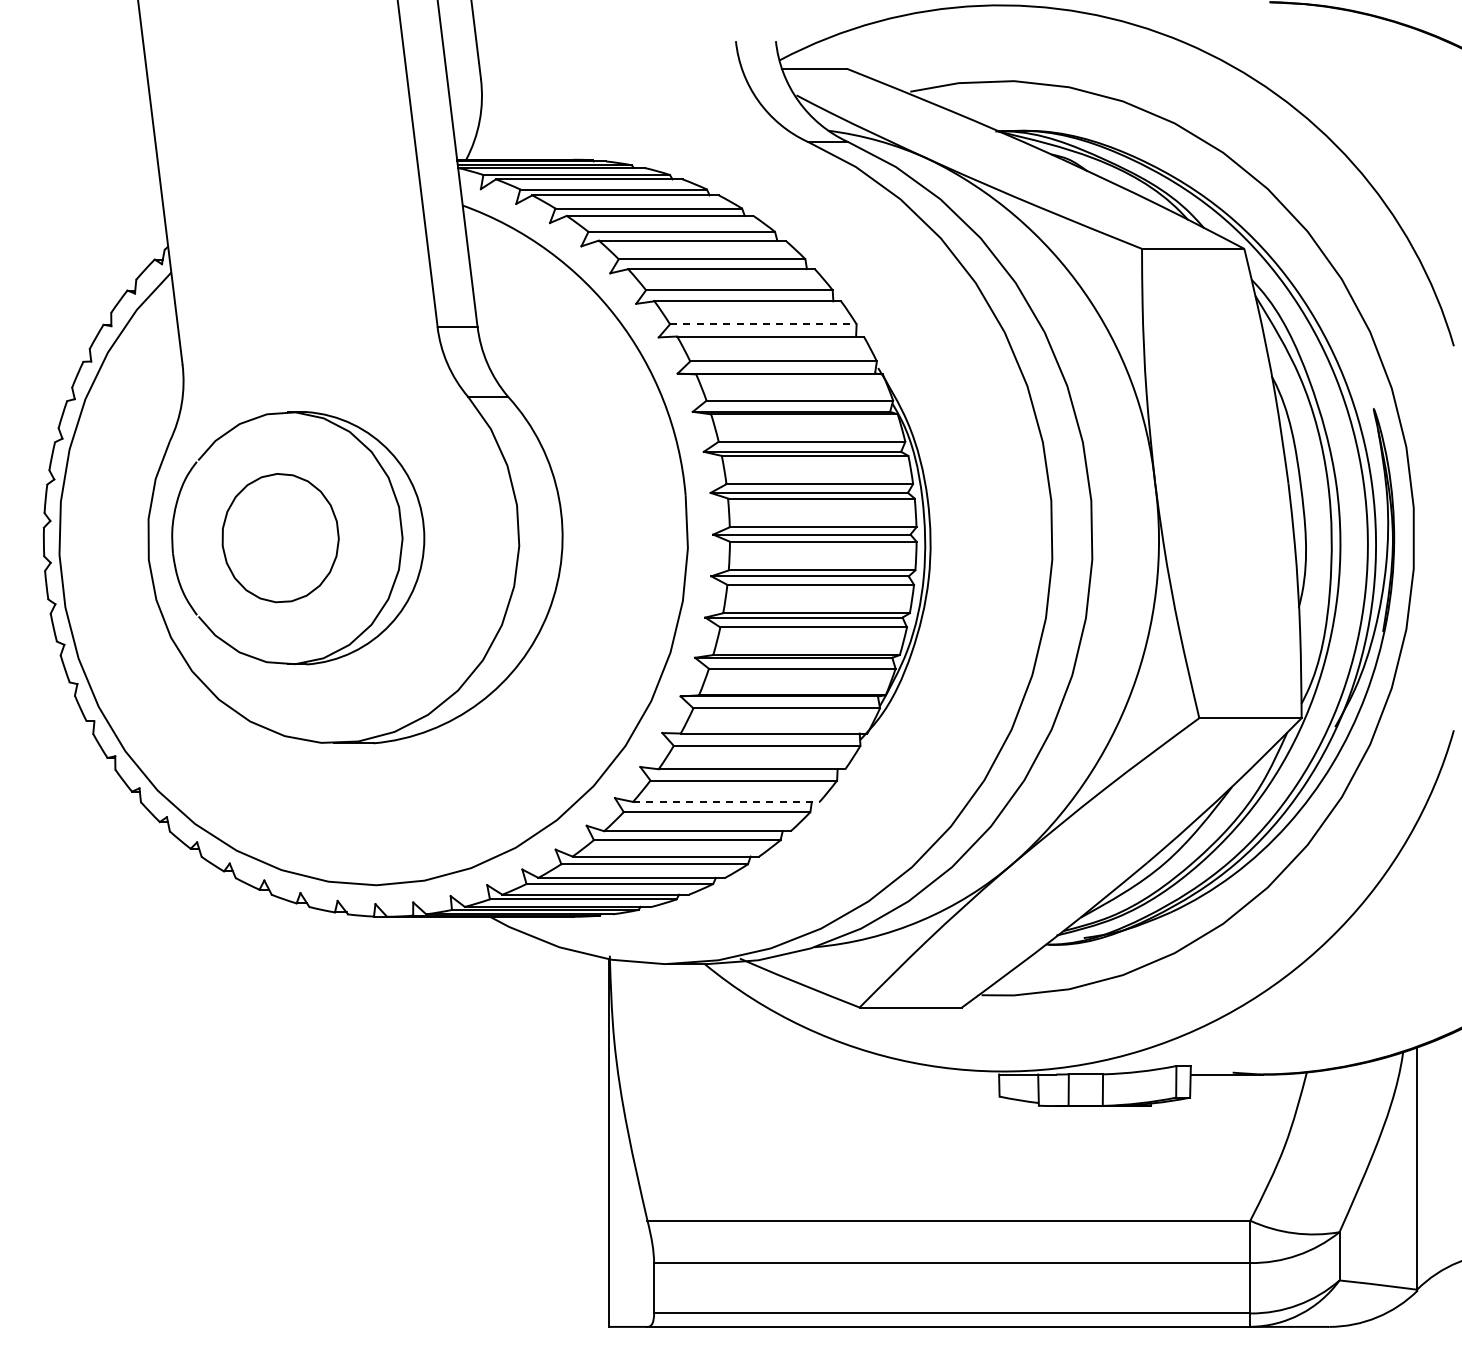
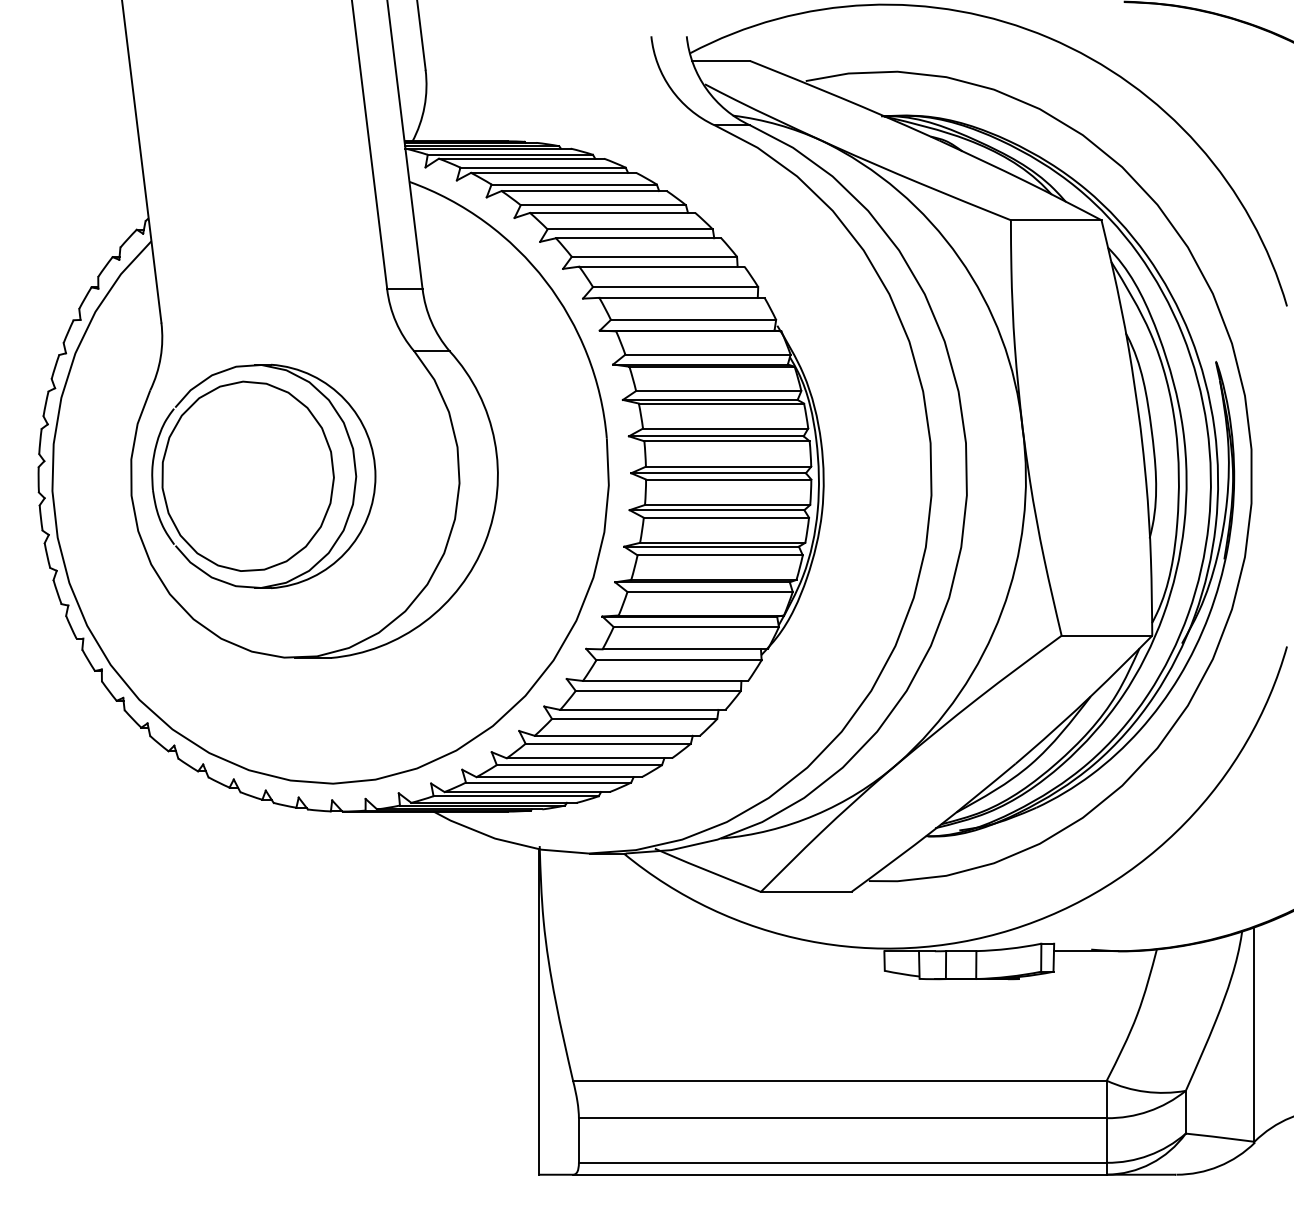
line: (763, 324) -> (675, 287), dashed -> solid
part: (280, 537) -> (248, 475), size x1.67
line: (726, 801) -> (643, 709), dashed -> solid

